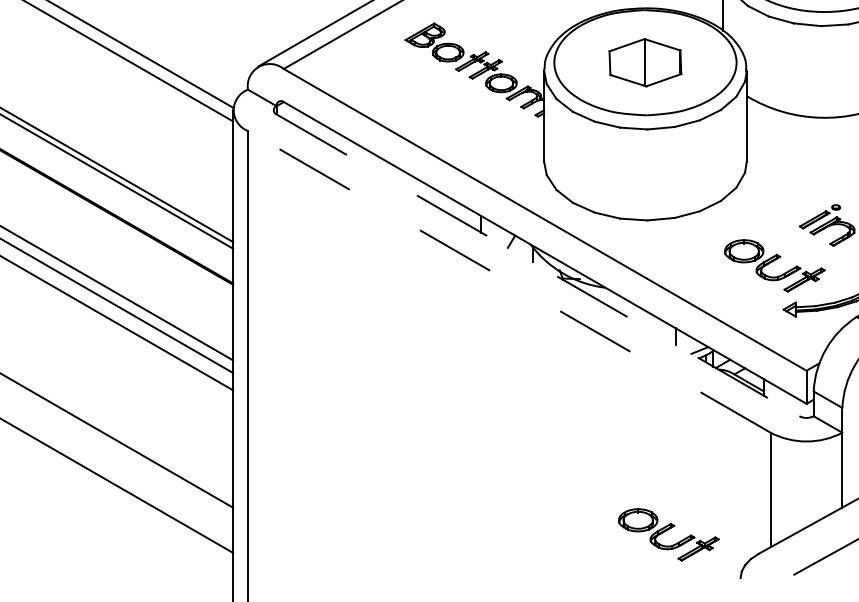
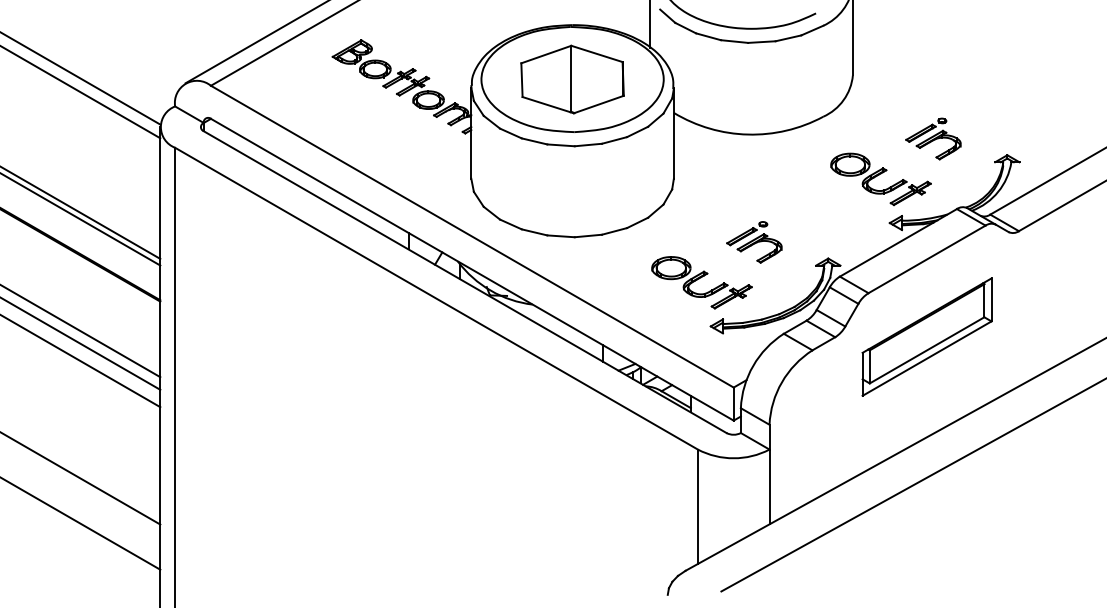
part: (645, 62) -> (572, 79), size x1.43
line: (538, 265) -> (465, 282), dashed -> solid
line: (509, 281) -> (436, 298), dashed -> solid
part: (668, 534) -> (595, 551), removed

